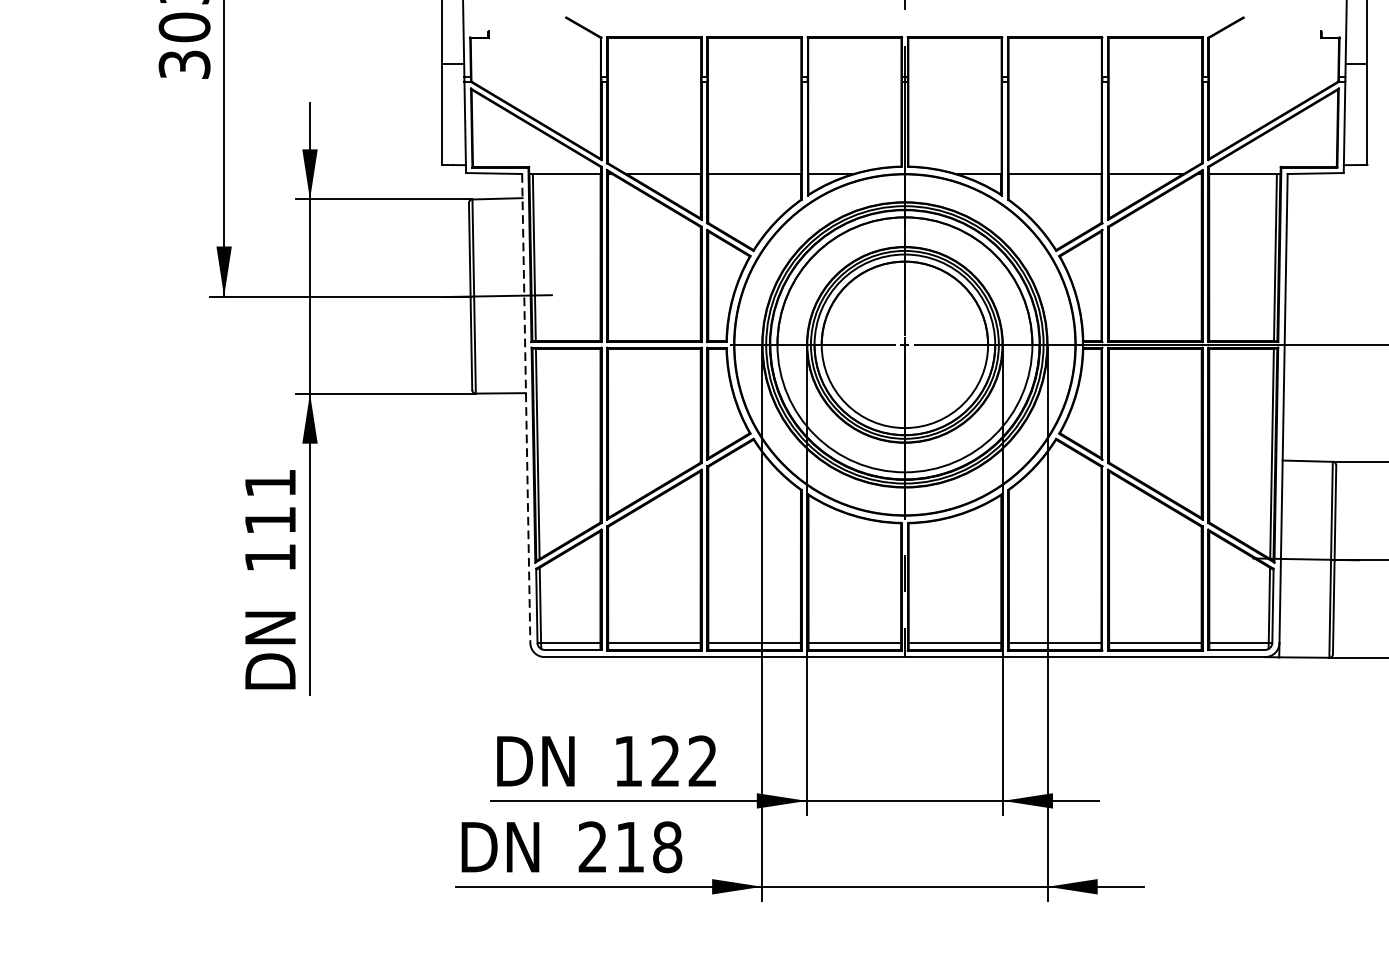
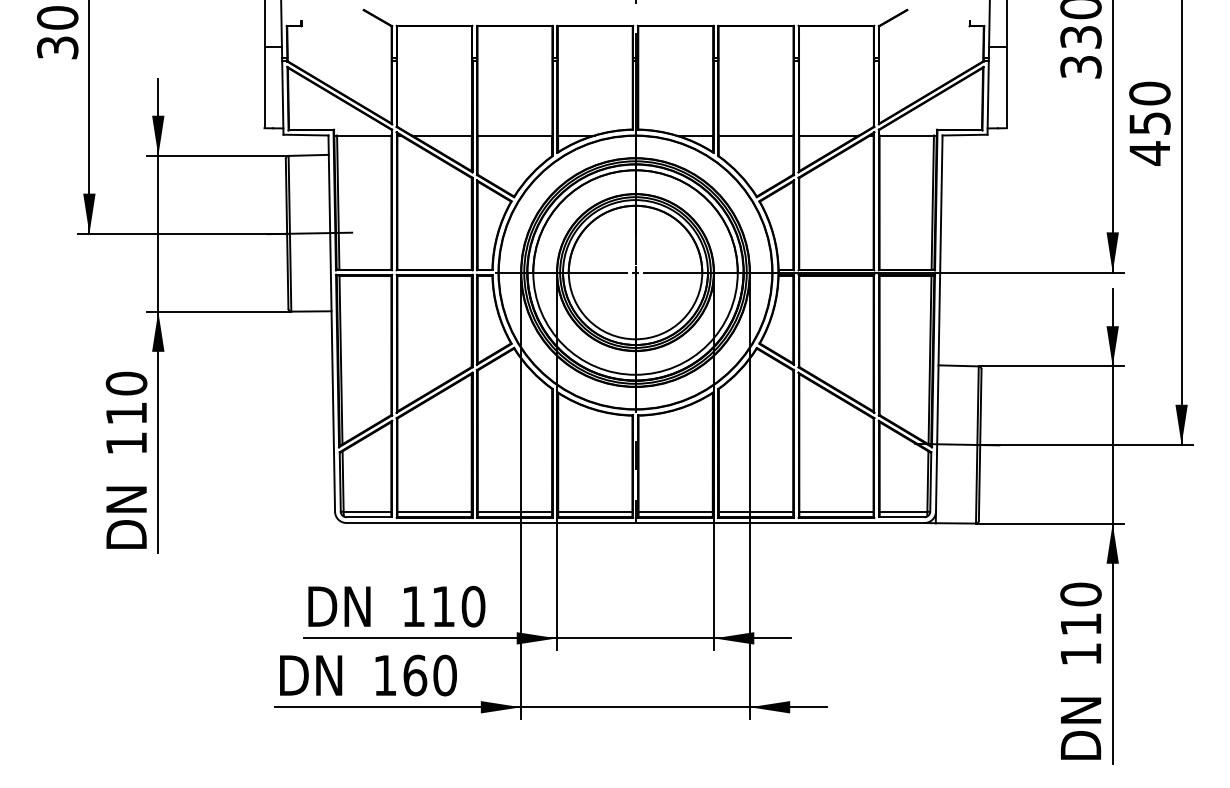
line: (525, 409) -> (331, 324), dashed -> solid
text: (270, 483) -> (126, 383), 111 -> 110
text: (684, 761) -> (458, 606), 122 -> 110
text: (630, 847) -> (415, 675), 218 -> 160

